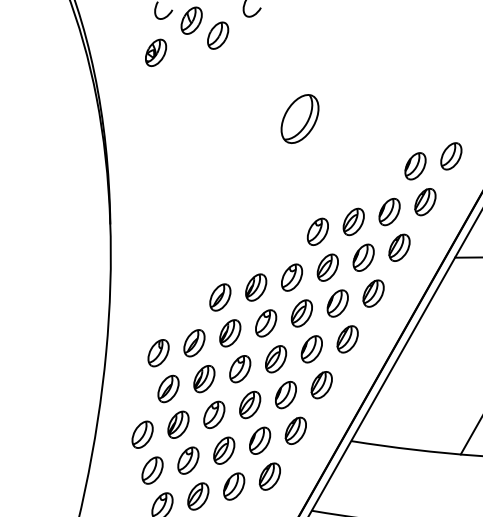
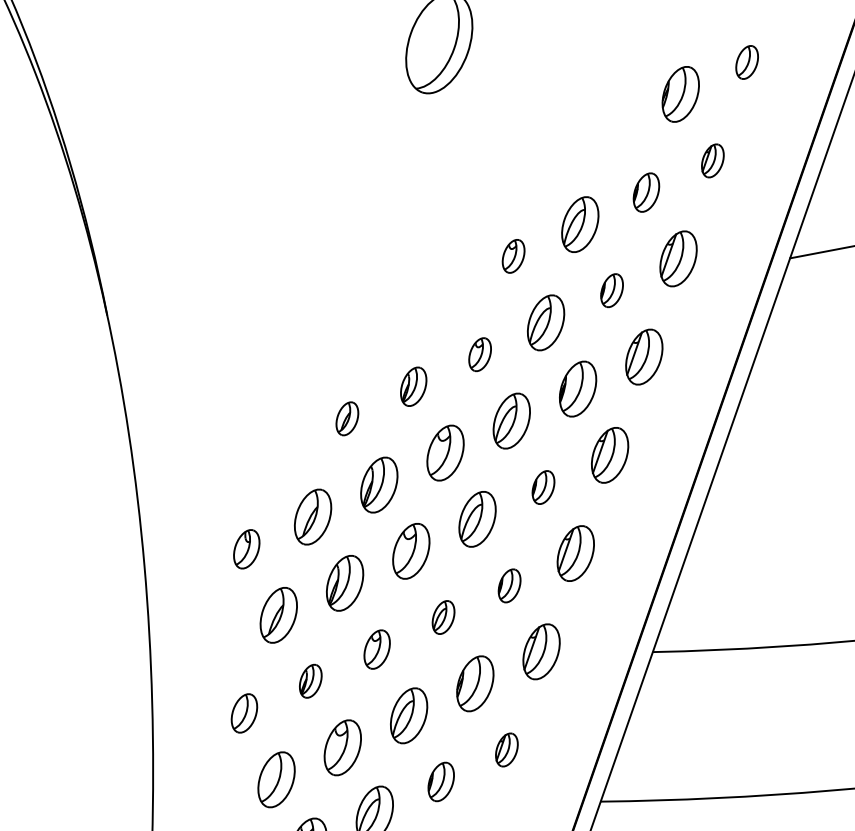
part: (451, 156) -> (747, 62), size x0.6
part: (425, 202) -> (713, 161), size x0.6
part: (389, 211) -> (646, 191), size x0.7
part: (317, 231) -> (513, 256), size x0.6
part: (363, 257) -> (611, 290), size x0.6
part: (292, 277) -> (480, 354), size x0.6
part: (256, 287) -> (414, 386), size x0.7
part: (220, 297) -> (347, 418), size x0.6
part: (311, 349) -> (543, 487), size x0.6
part: (158, 353) -> (246, 549), size x0.7
part: (285, 395) -> (508, 586), size x0.6
part: (250, 404) -> (443, 616), size x0.6
part: (214, 414) -> (377, 648), size x0.7
part: (178, 424) -> (310, 680), size x0.6
part: (142, 434) -> (244, 713), size x0.7
part: (269, 476) -> (506, 749), size x0.6
part: (234, 486) -> (441, 781), size x0.7

